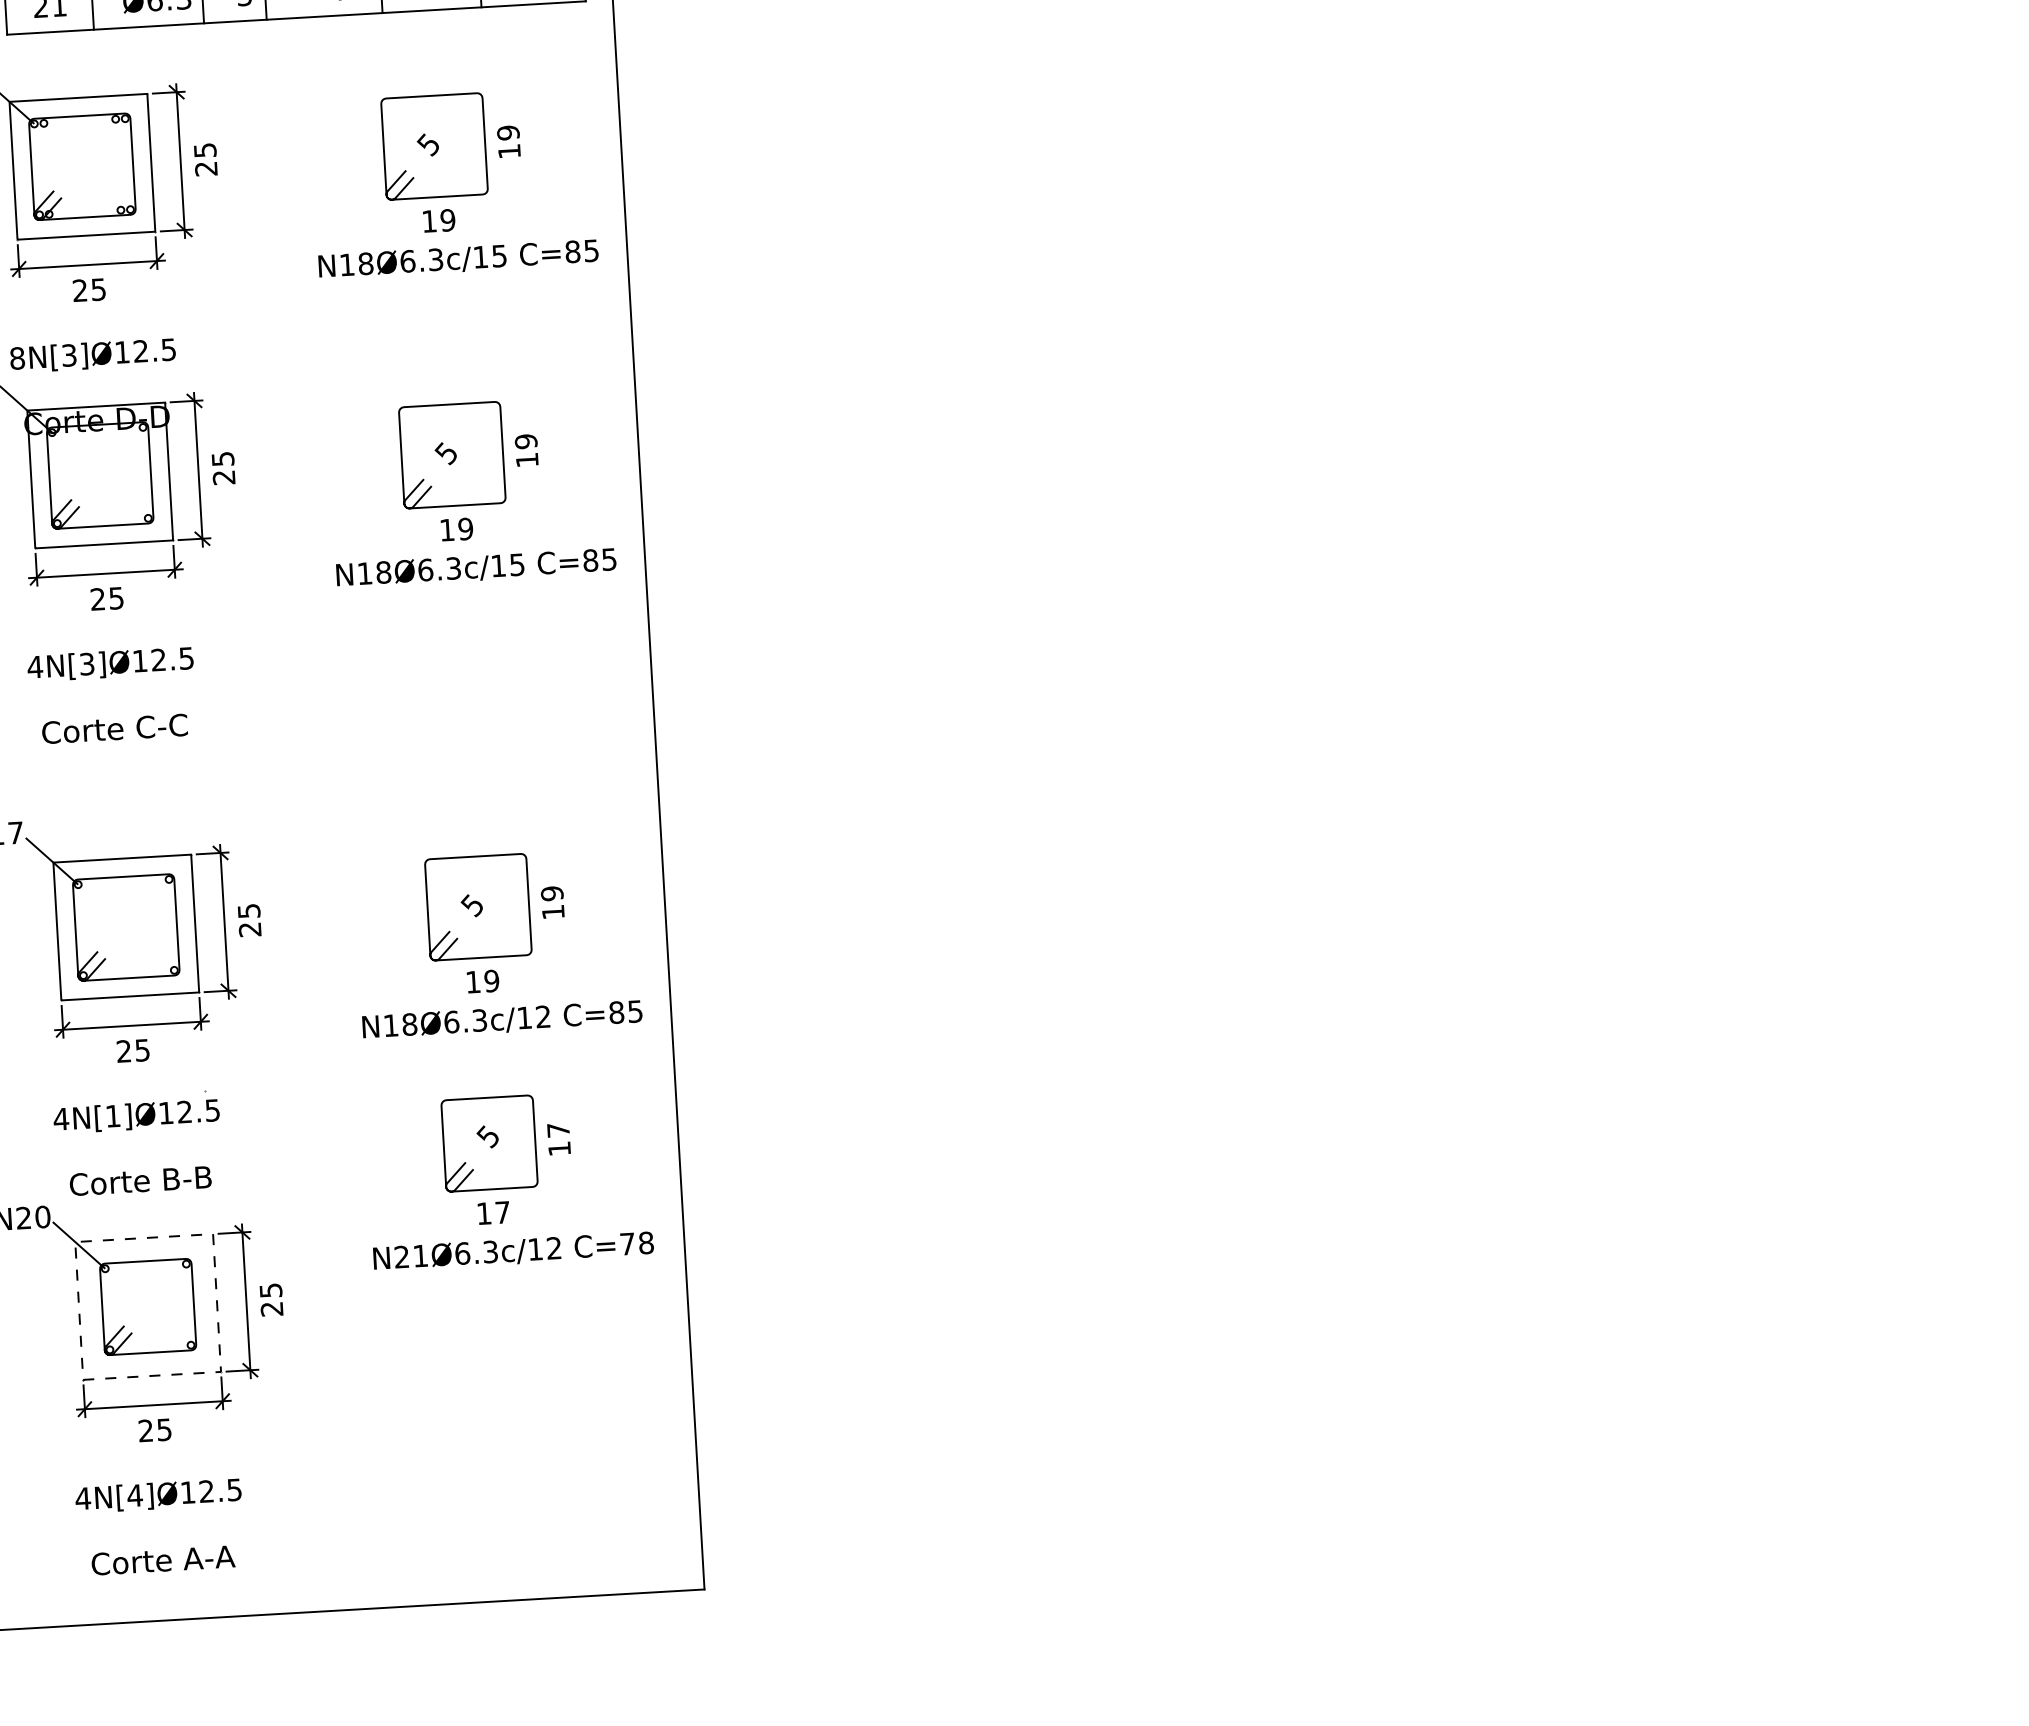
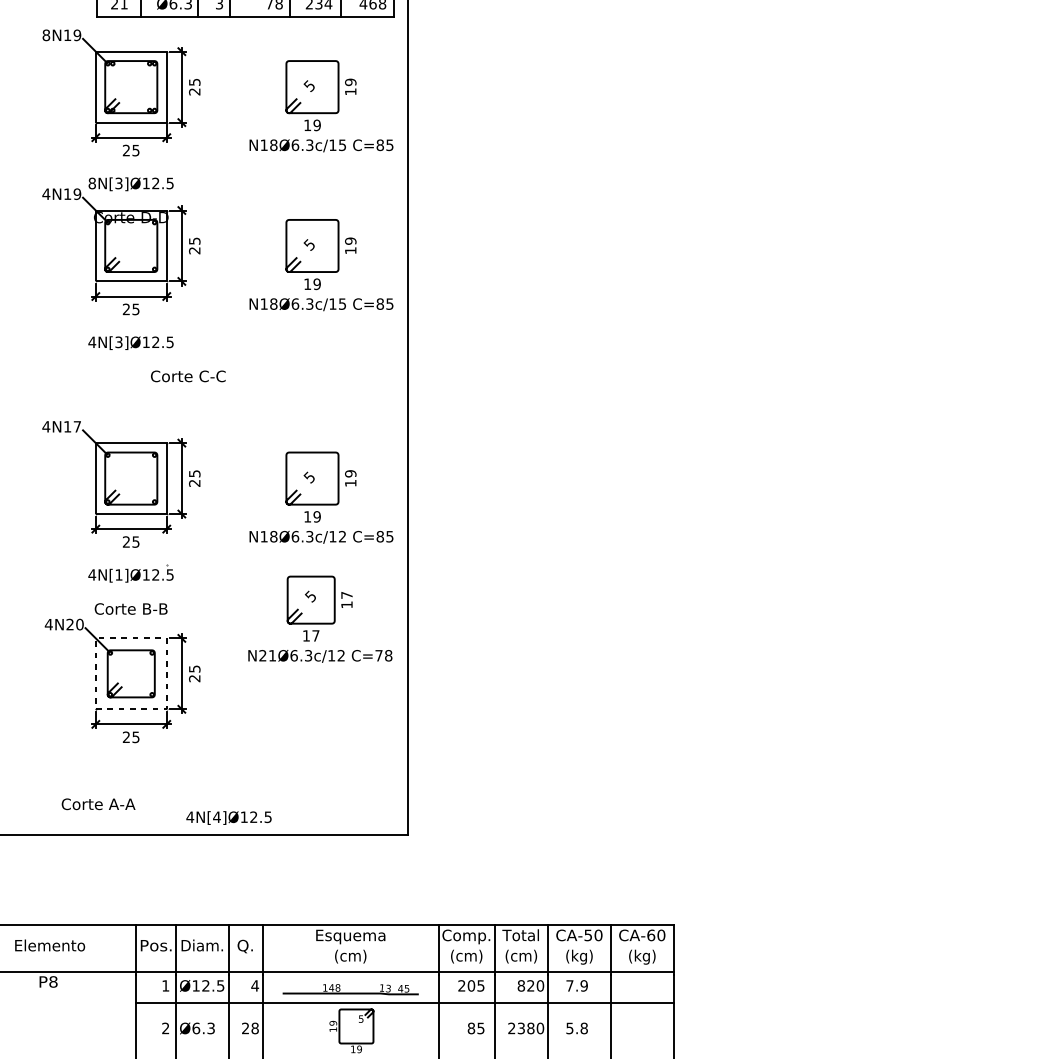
text: (115, 729) -> (188, 376), moved
text: (157, 1494) -> (228, 817), moved
text: (163, 1560) -> (98, 804), moved

